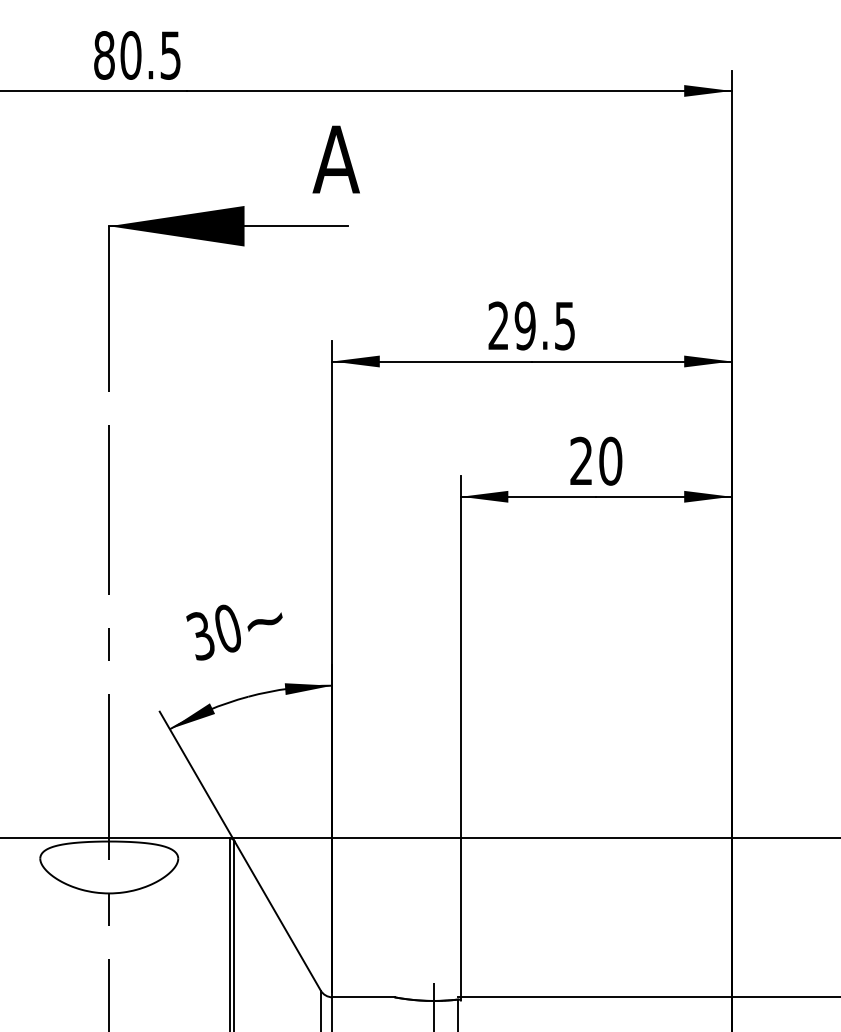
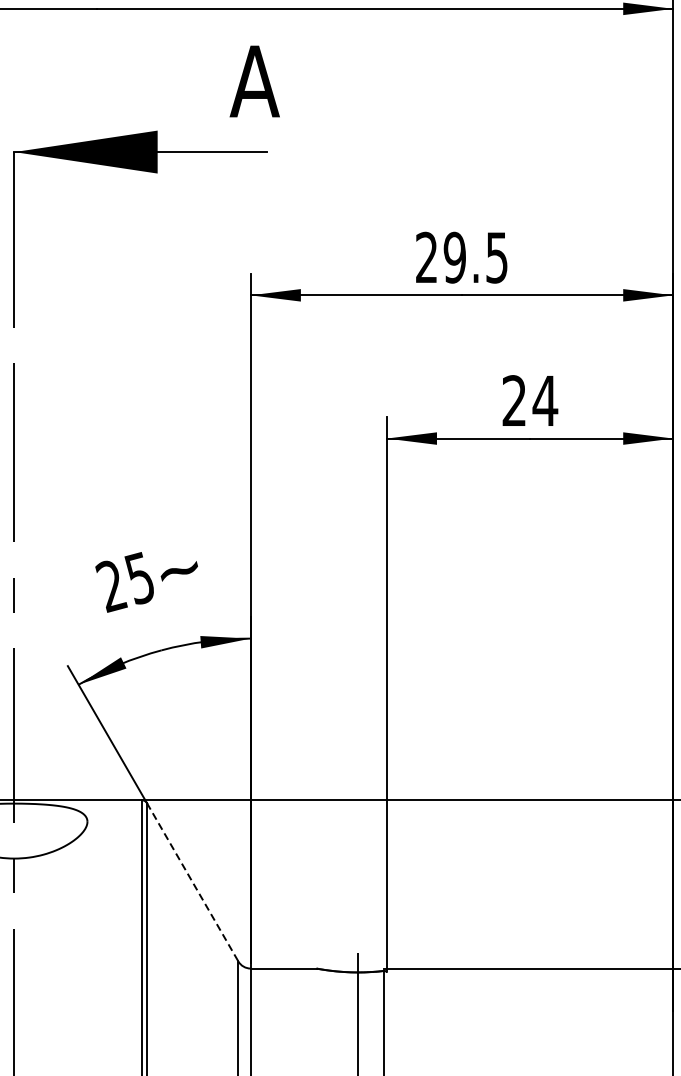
text: (610, 460) -> (545, 400), 20 -> 24
text: (212, 632) -> (123, 582), 30 -> 25
line: (277, 916) -> (192, 883), solid -> dashed

